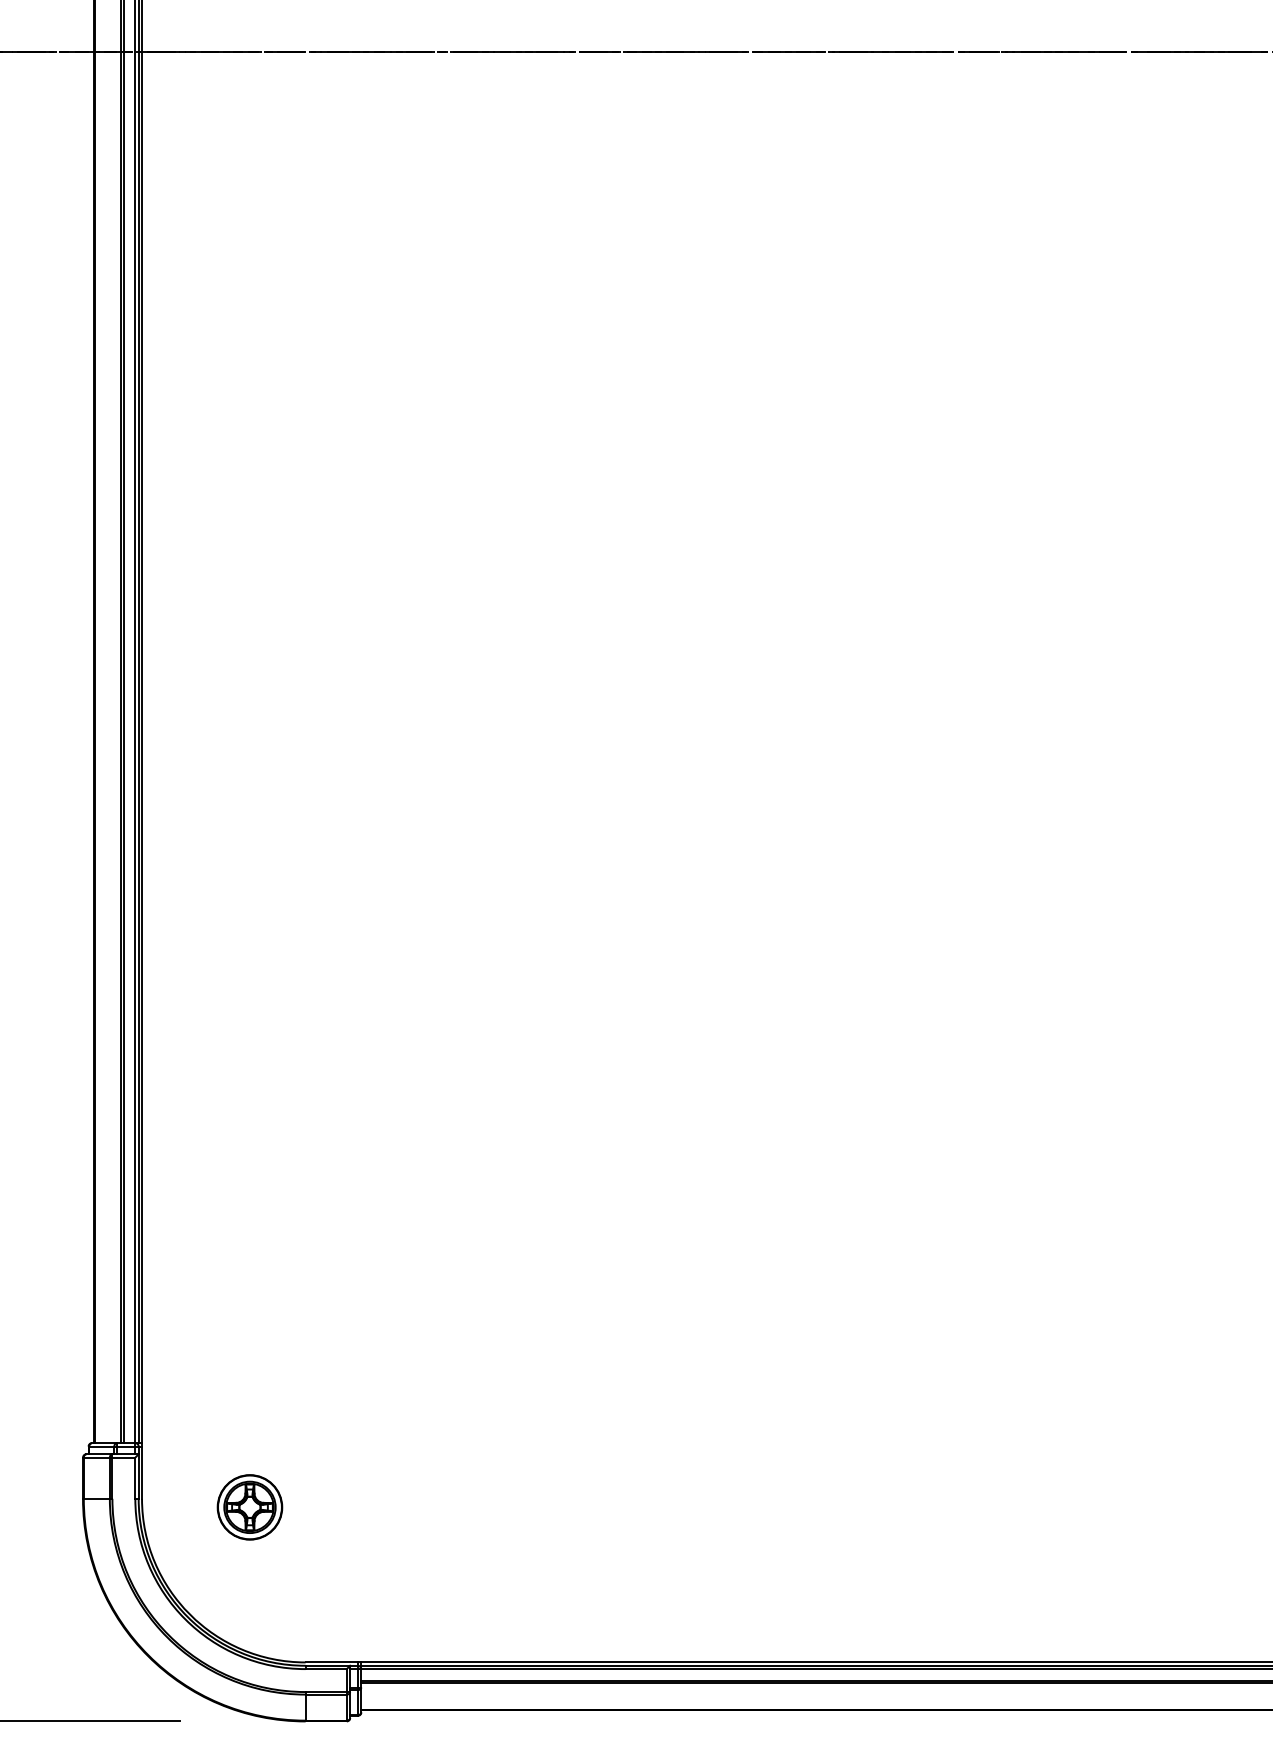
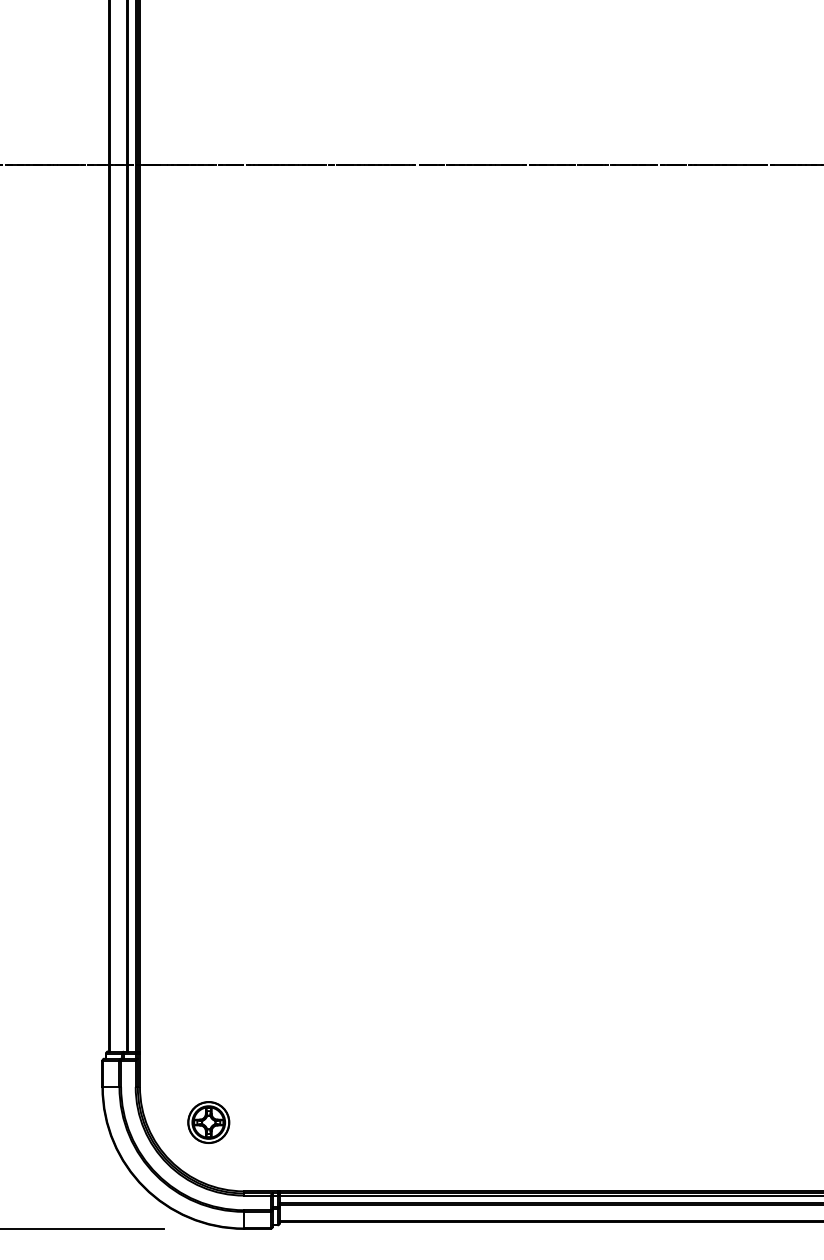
part: (249, 1507) -> (208, 1122), moved

